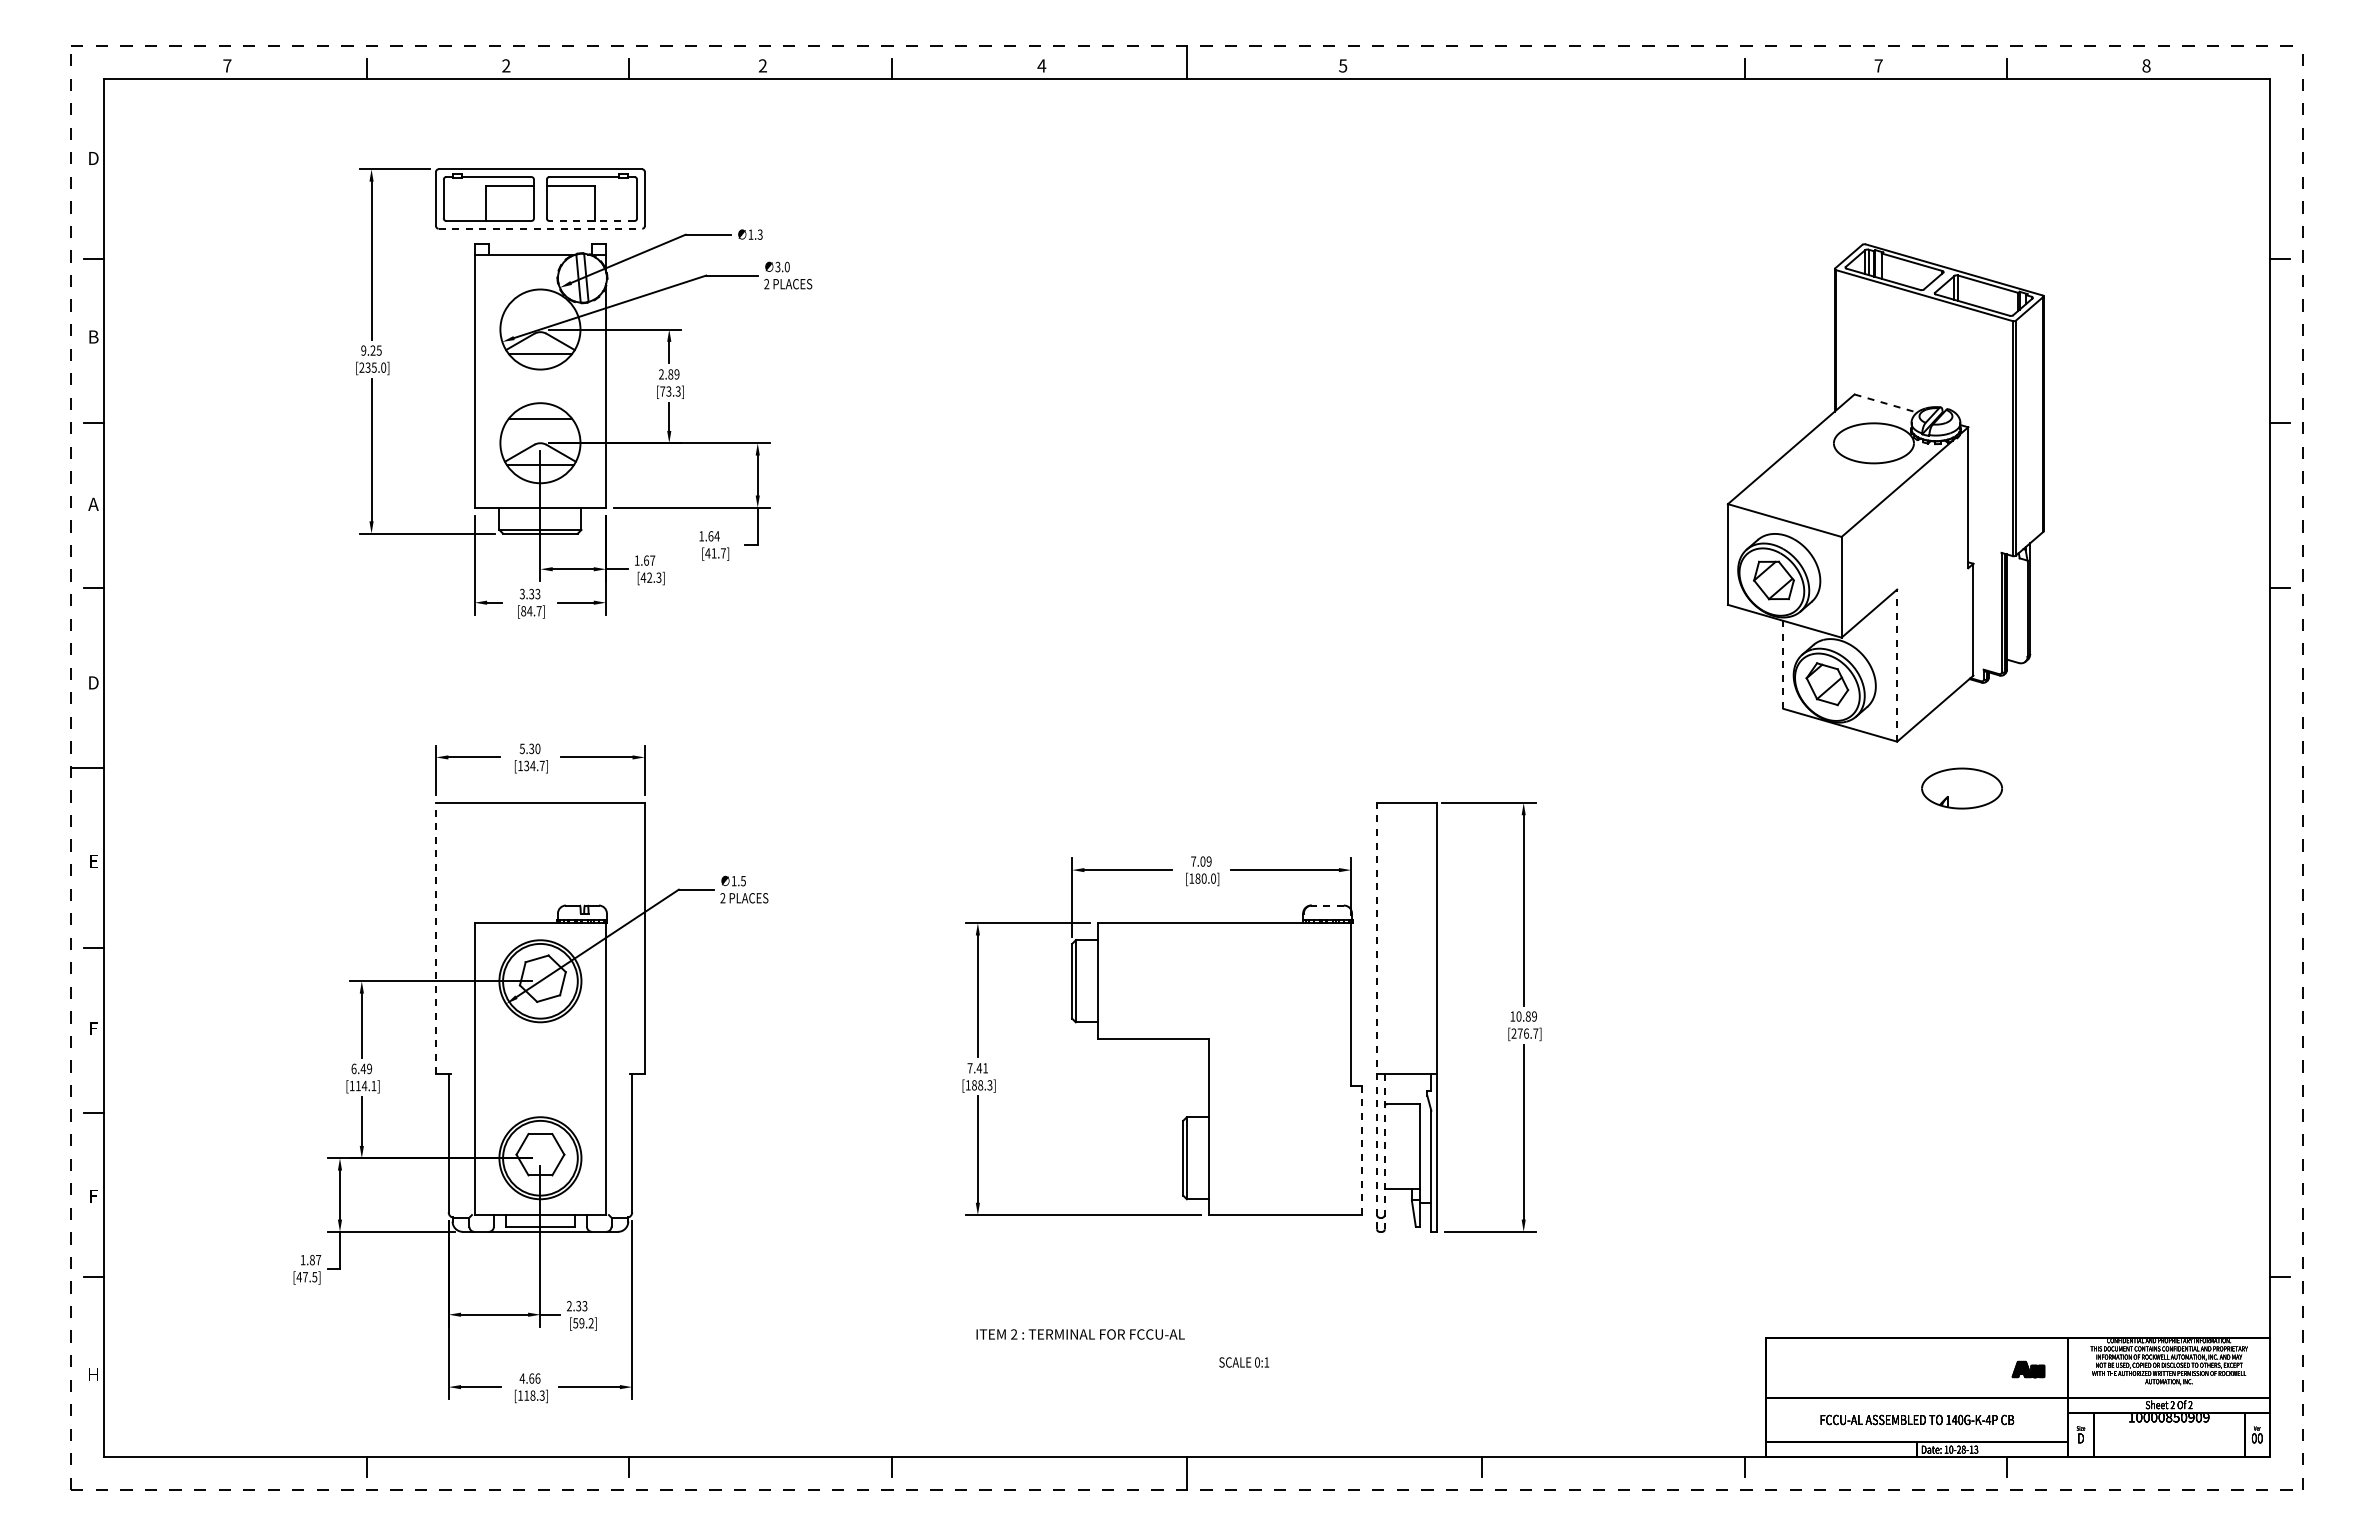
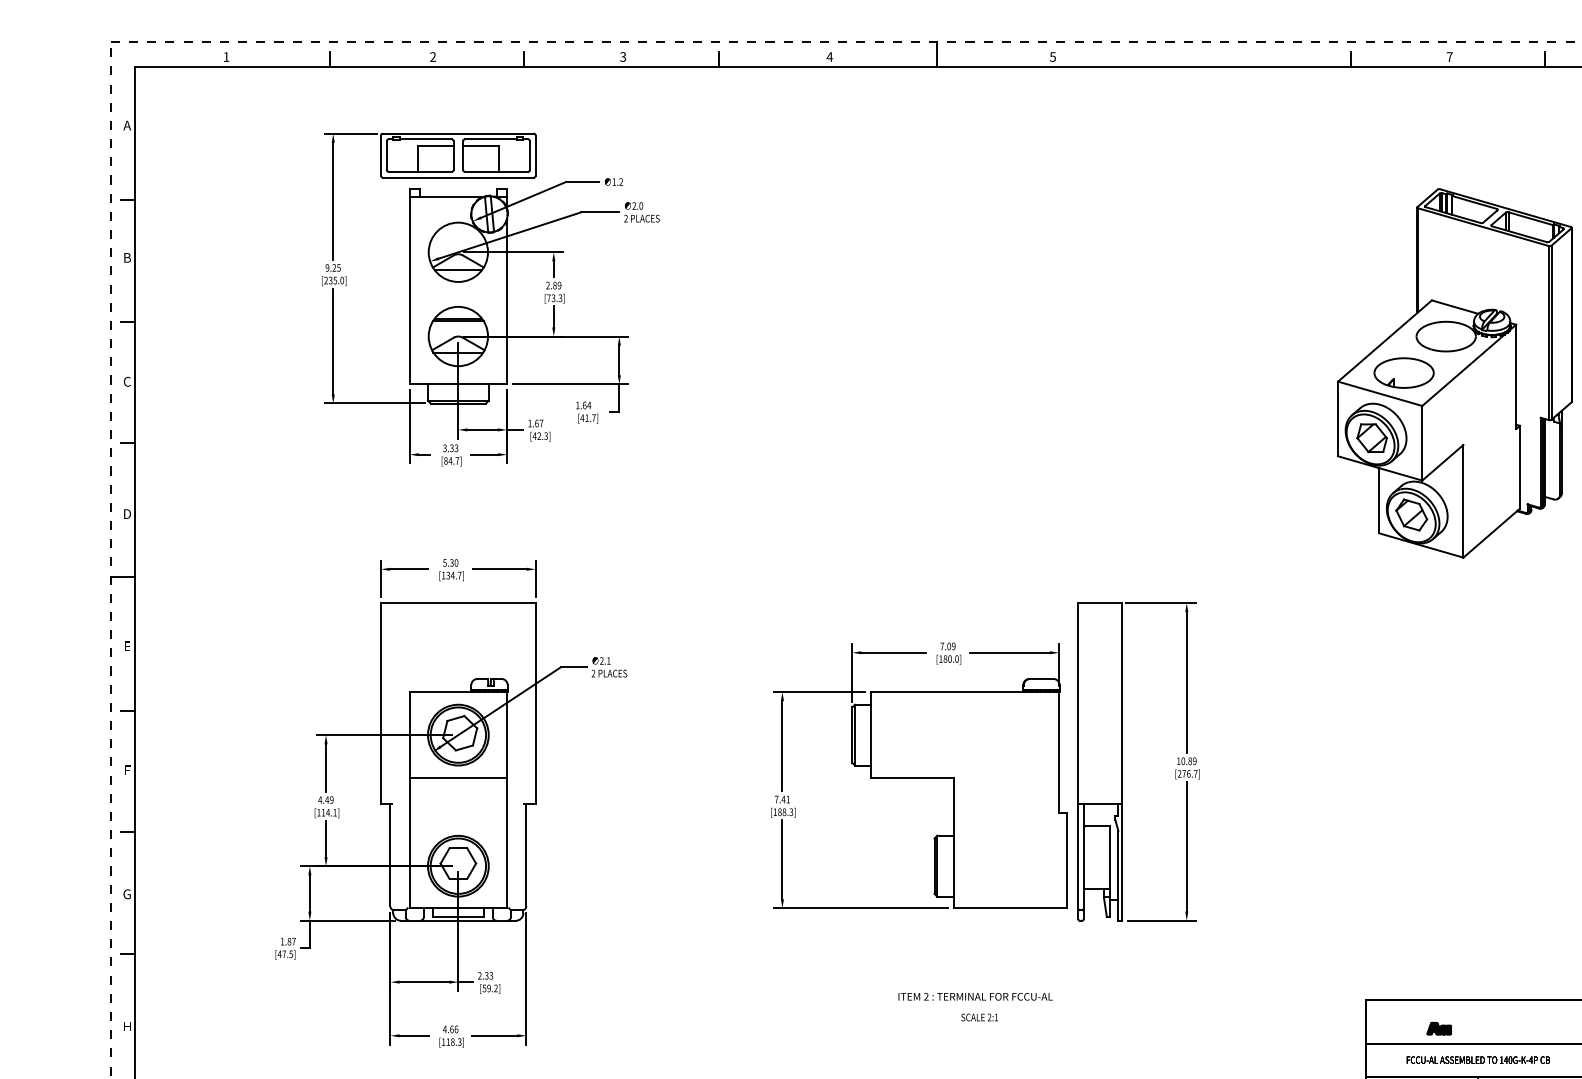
text: (227, 65) -> (226, 56), 7 -> 1
text: (762, 66) -> (622, 57), 2 -> 3
text: (93, 158) -> (127, 125), D -> A
line: (592, 220) -> (496, 171), dashed -> solid
line: (540, 228) -> (458, 177), dashed -> solid
text: (759, 235) -> (620, 182), 1.3 -> 1.2
text: (777, 267) -> (633, 206), 3.0 -> 2.0
line: (1885, 403) -> (1454, 307), dashed -> solid
line: (540, 422) -> (458, 321), added
text: (93, 504) -> (127, 381), A -> C
line: (1783, 664) -> (1379, 500), dashed -> solid
line: (1897, 665) -> (1463, 501), dashed -> solid
part: (1961, 788) -> (1403, 373), moved
text: (738, 880) -> (605, 660), 1.5 -> 2.1
line: (1327, 905) -> (1041, 678), dashed -> solid
line: (436, 938) -> (381, 703), dashed -> solid
line: (1377, 1015) -> (1078, 760), dashed -> solid
line: (540, 1039) -> (458, 778), added
text: (353, 1068) -> (319, 799), 6.49 -> 4.49
line: (1361, 1150) -> (1066, 860), dashed -> solid
line: (1384, 1151) -> (1083, 861), dashed -> solid
text: (93, 1195) -> (127, 893), F -> G
text: (1080, 1334) -> (975, 996), moved
text: (1257, 1362) -> (989, 1017), 0:1 -> 2:1
part: (2028, 1369) -> (1439, 1028), moved

